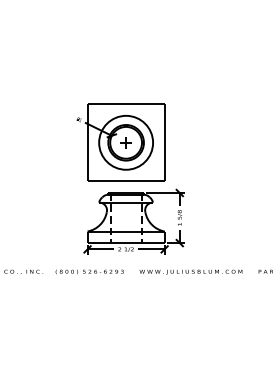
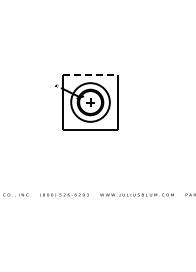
line: (126, 103) -> (90, 74), solid -> dashed
part: (133, 220) -> (95, 158), removed

